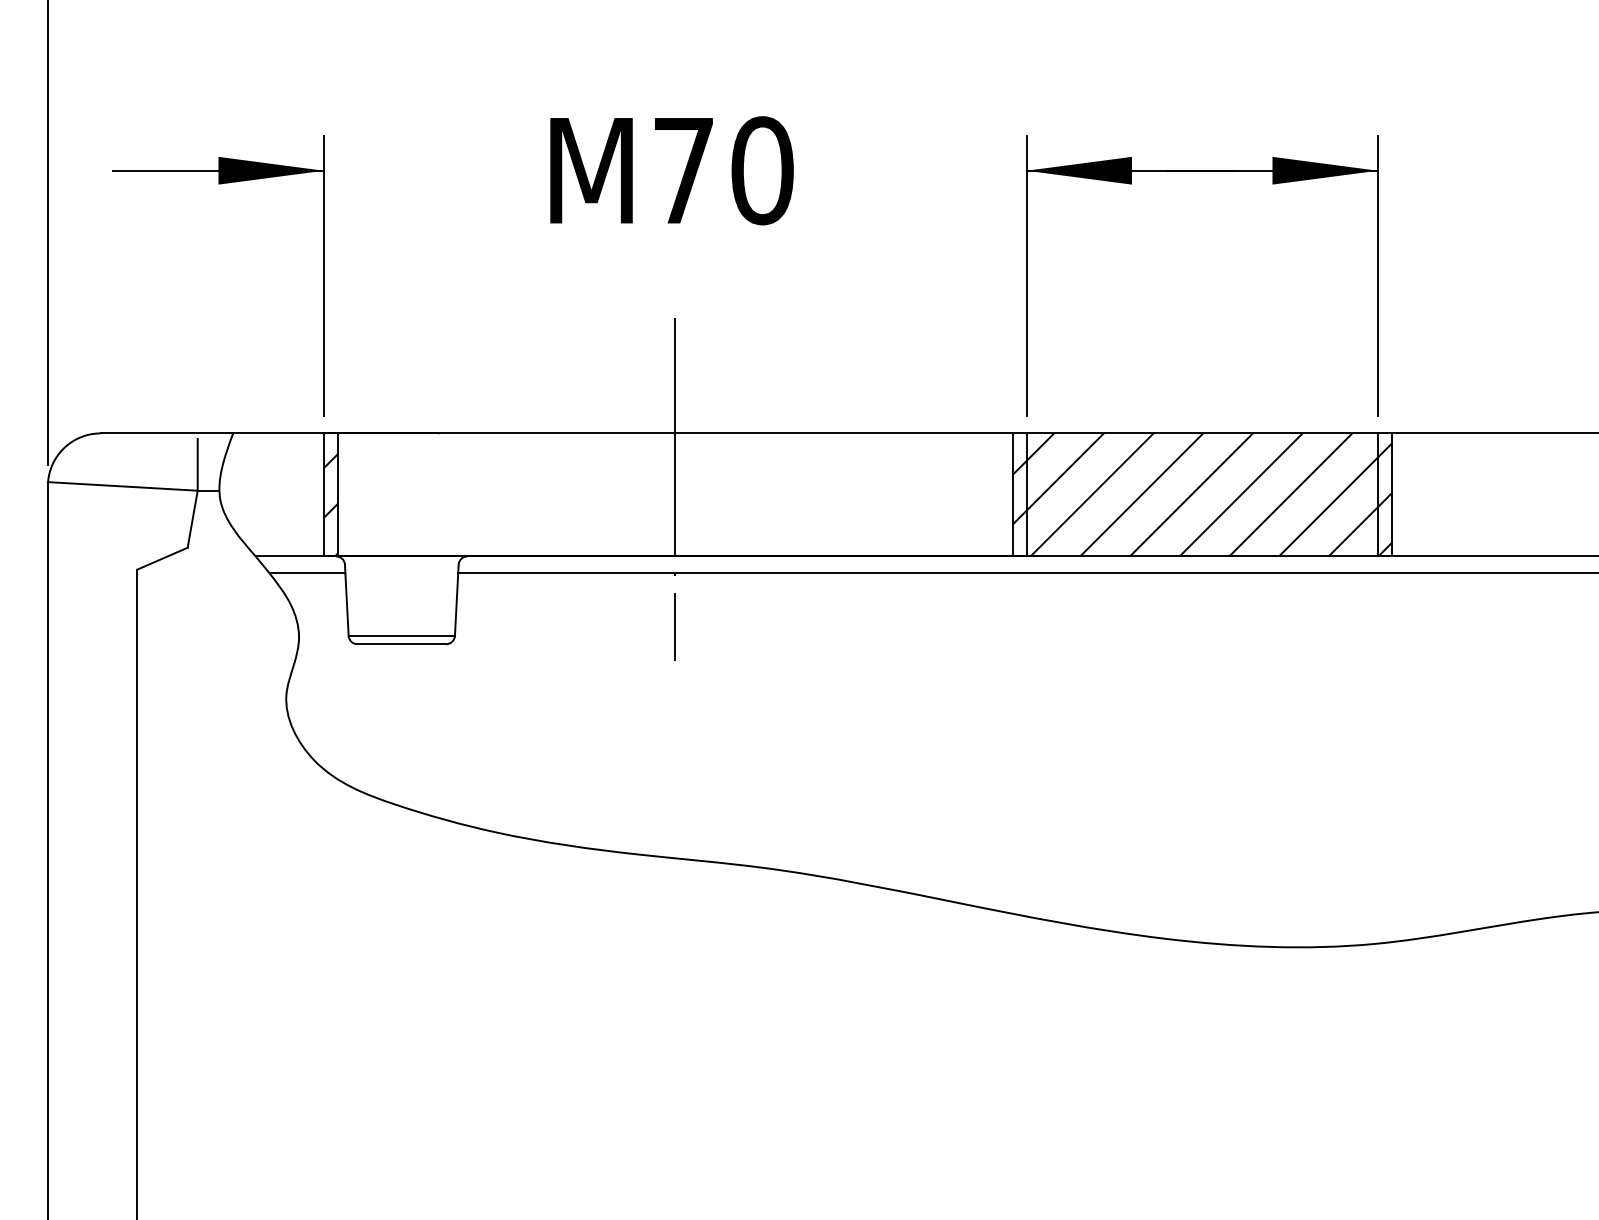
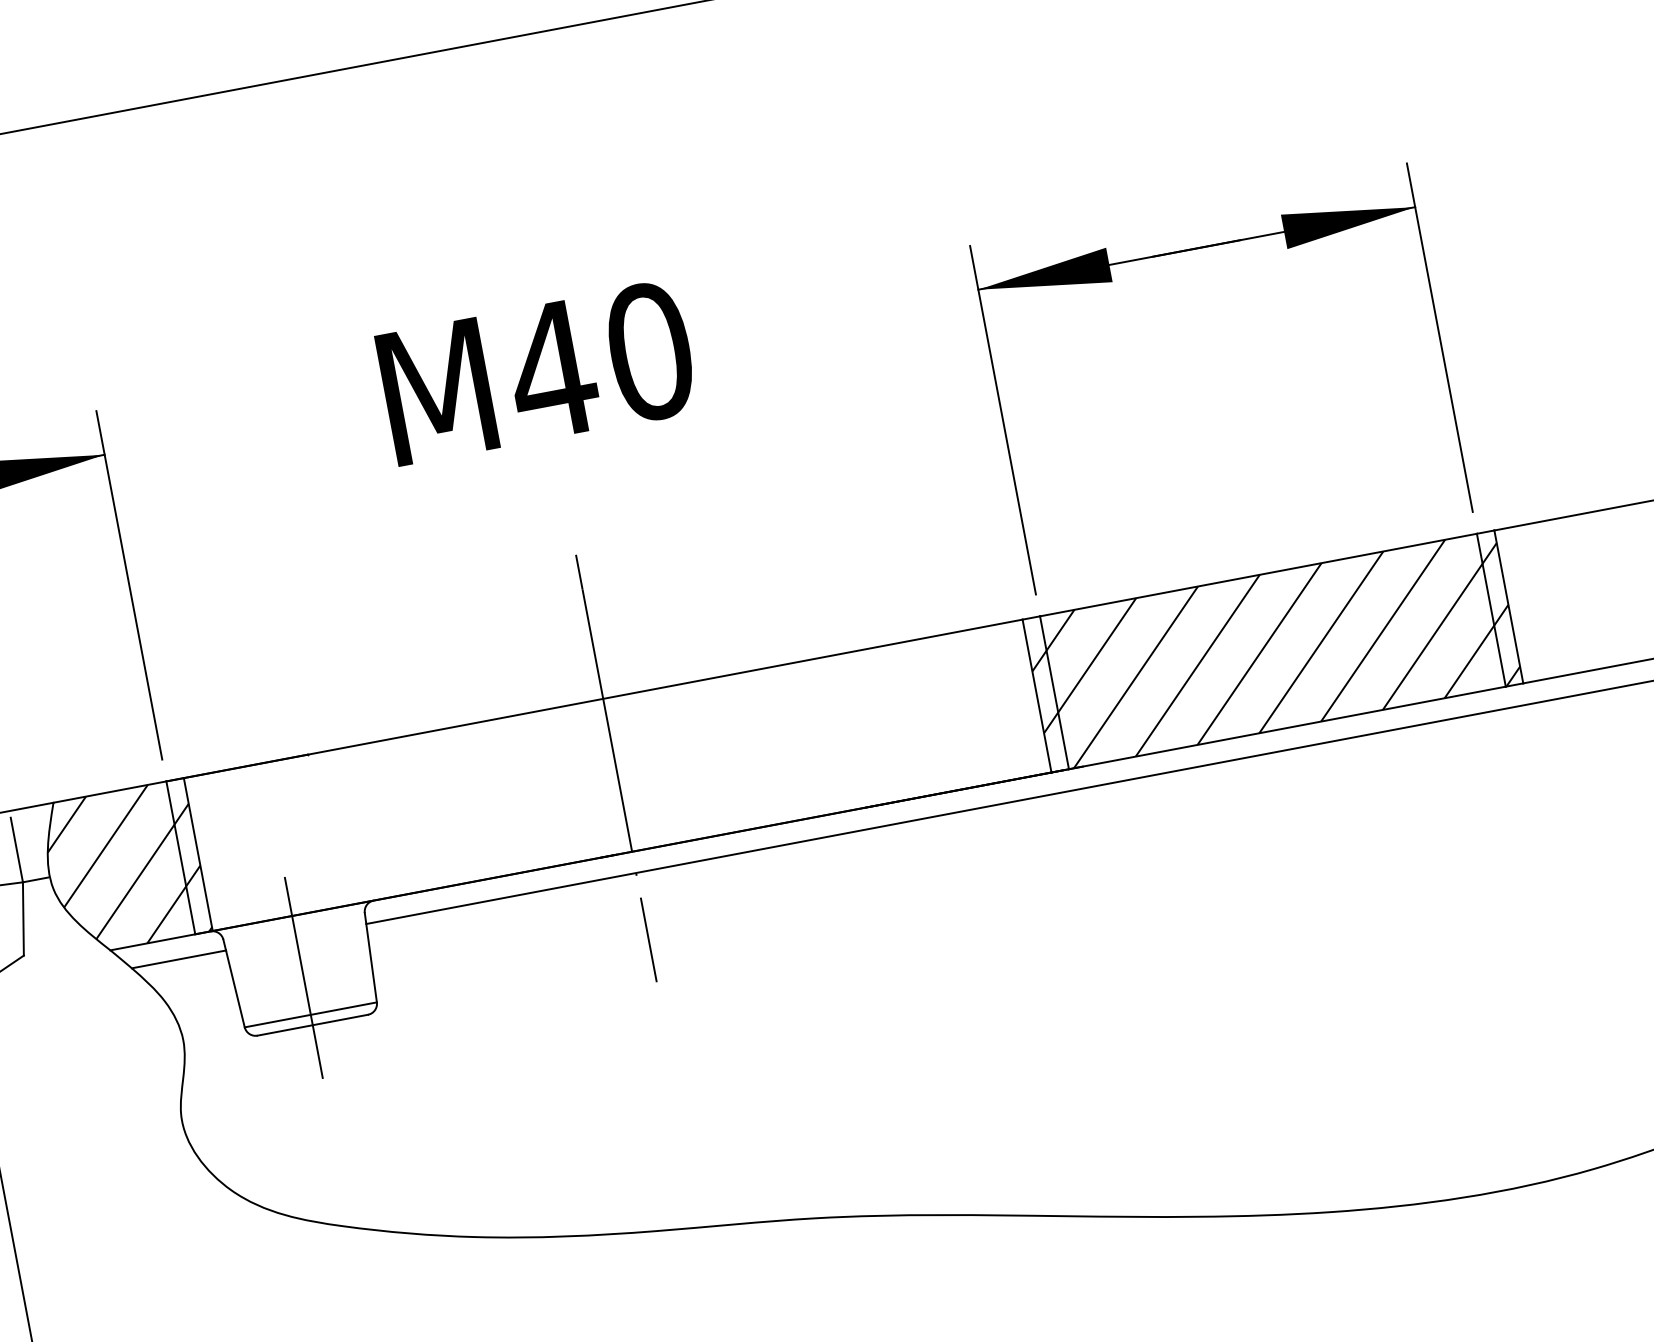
text: (683, 170) -> (551, 370), M70 -> M40
hatch: (272, 494) -> (116, 869), added
line: (401, 606) -> (303, 978), added

